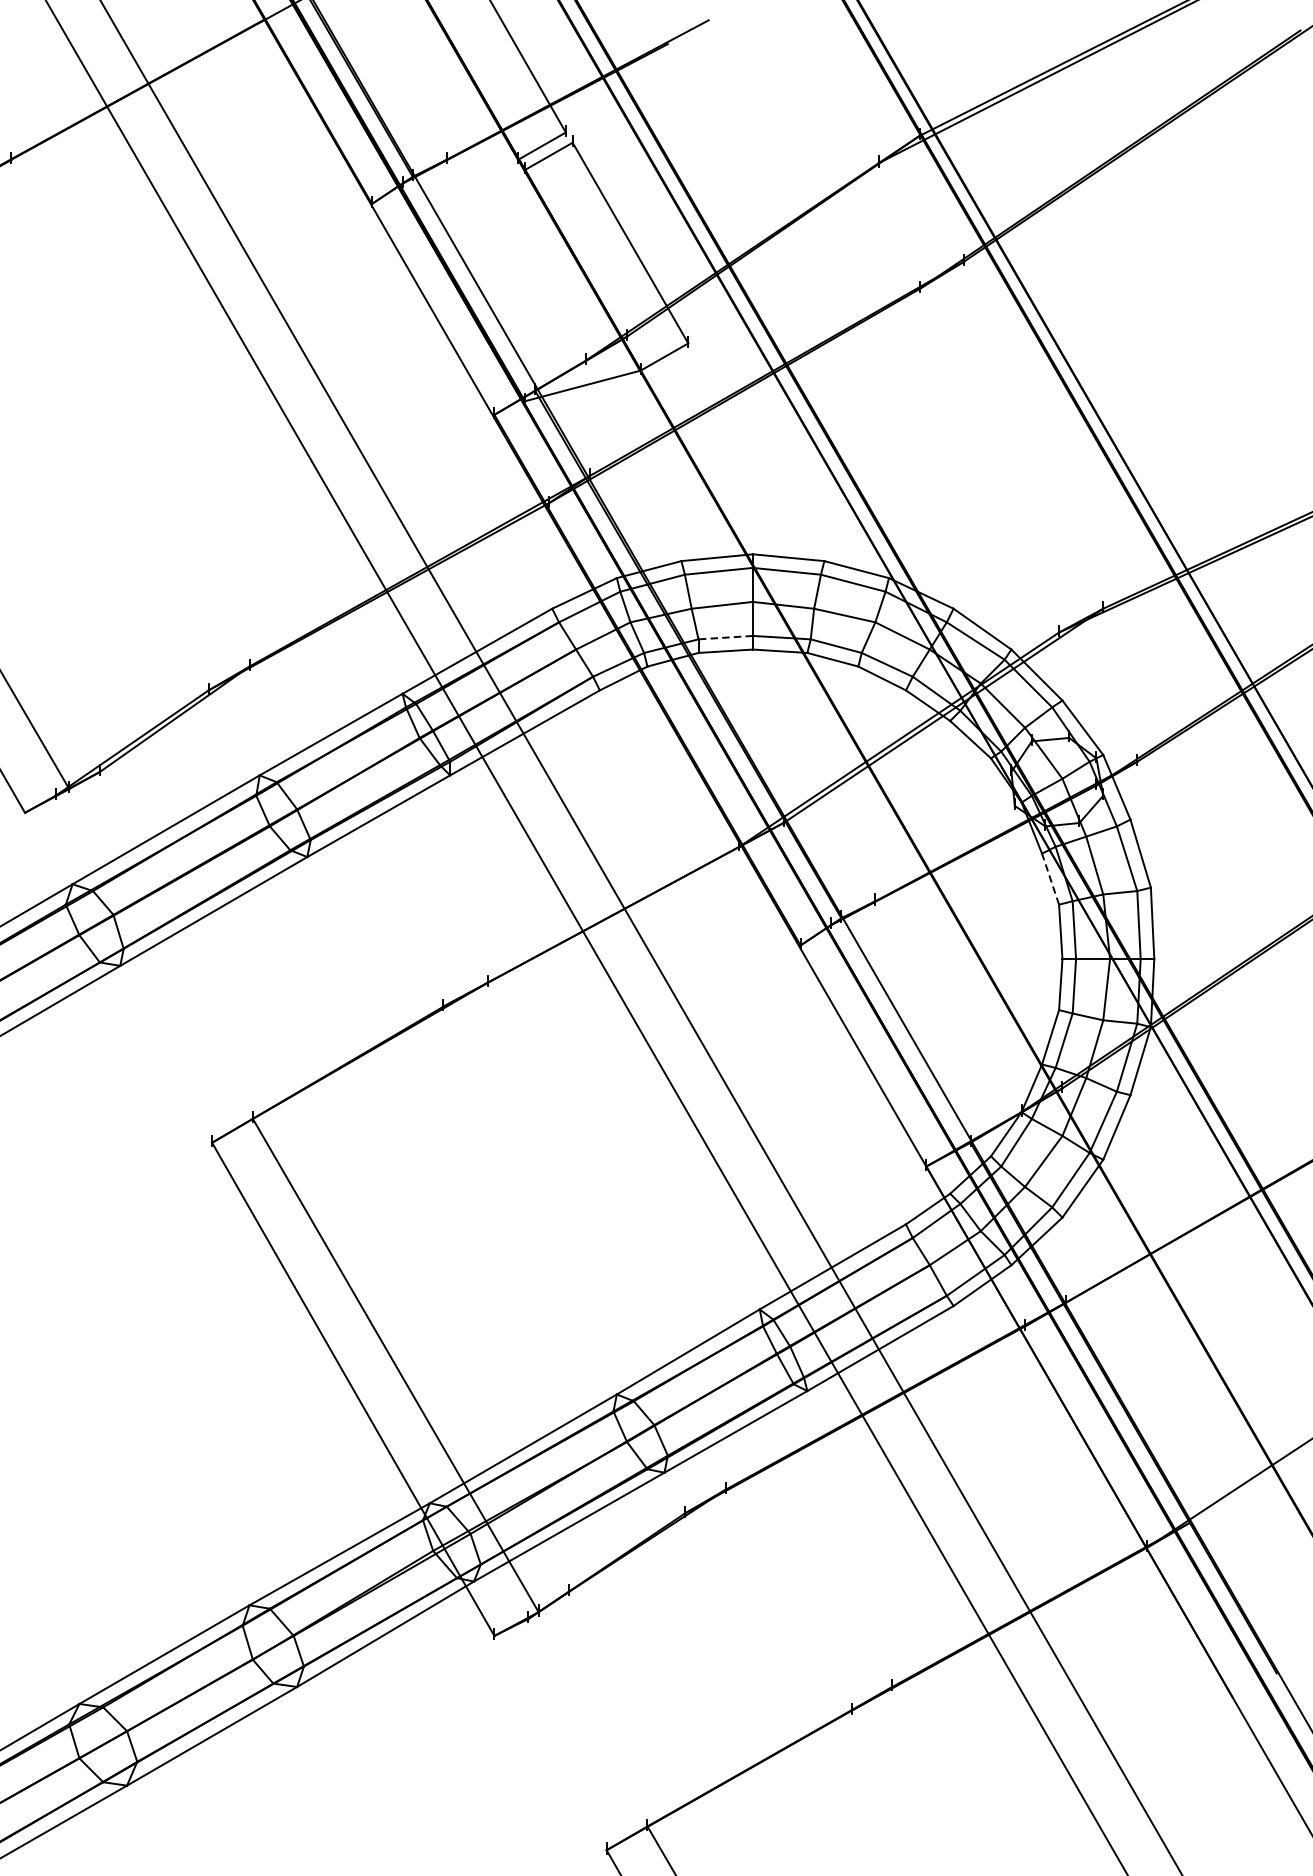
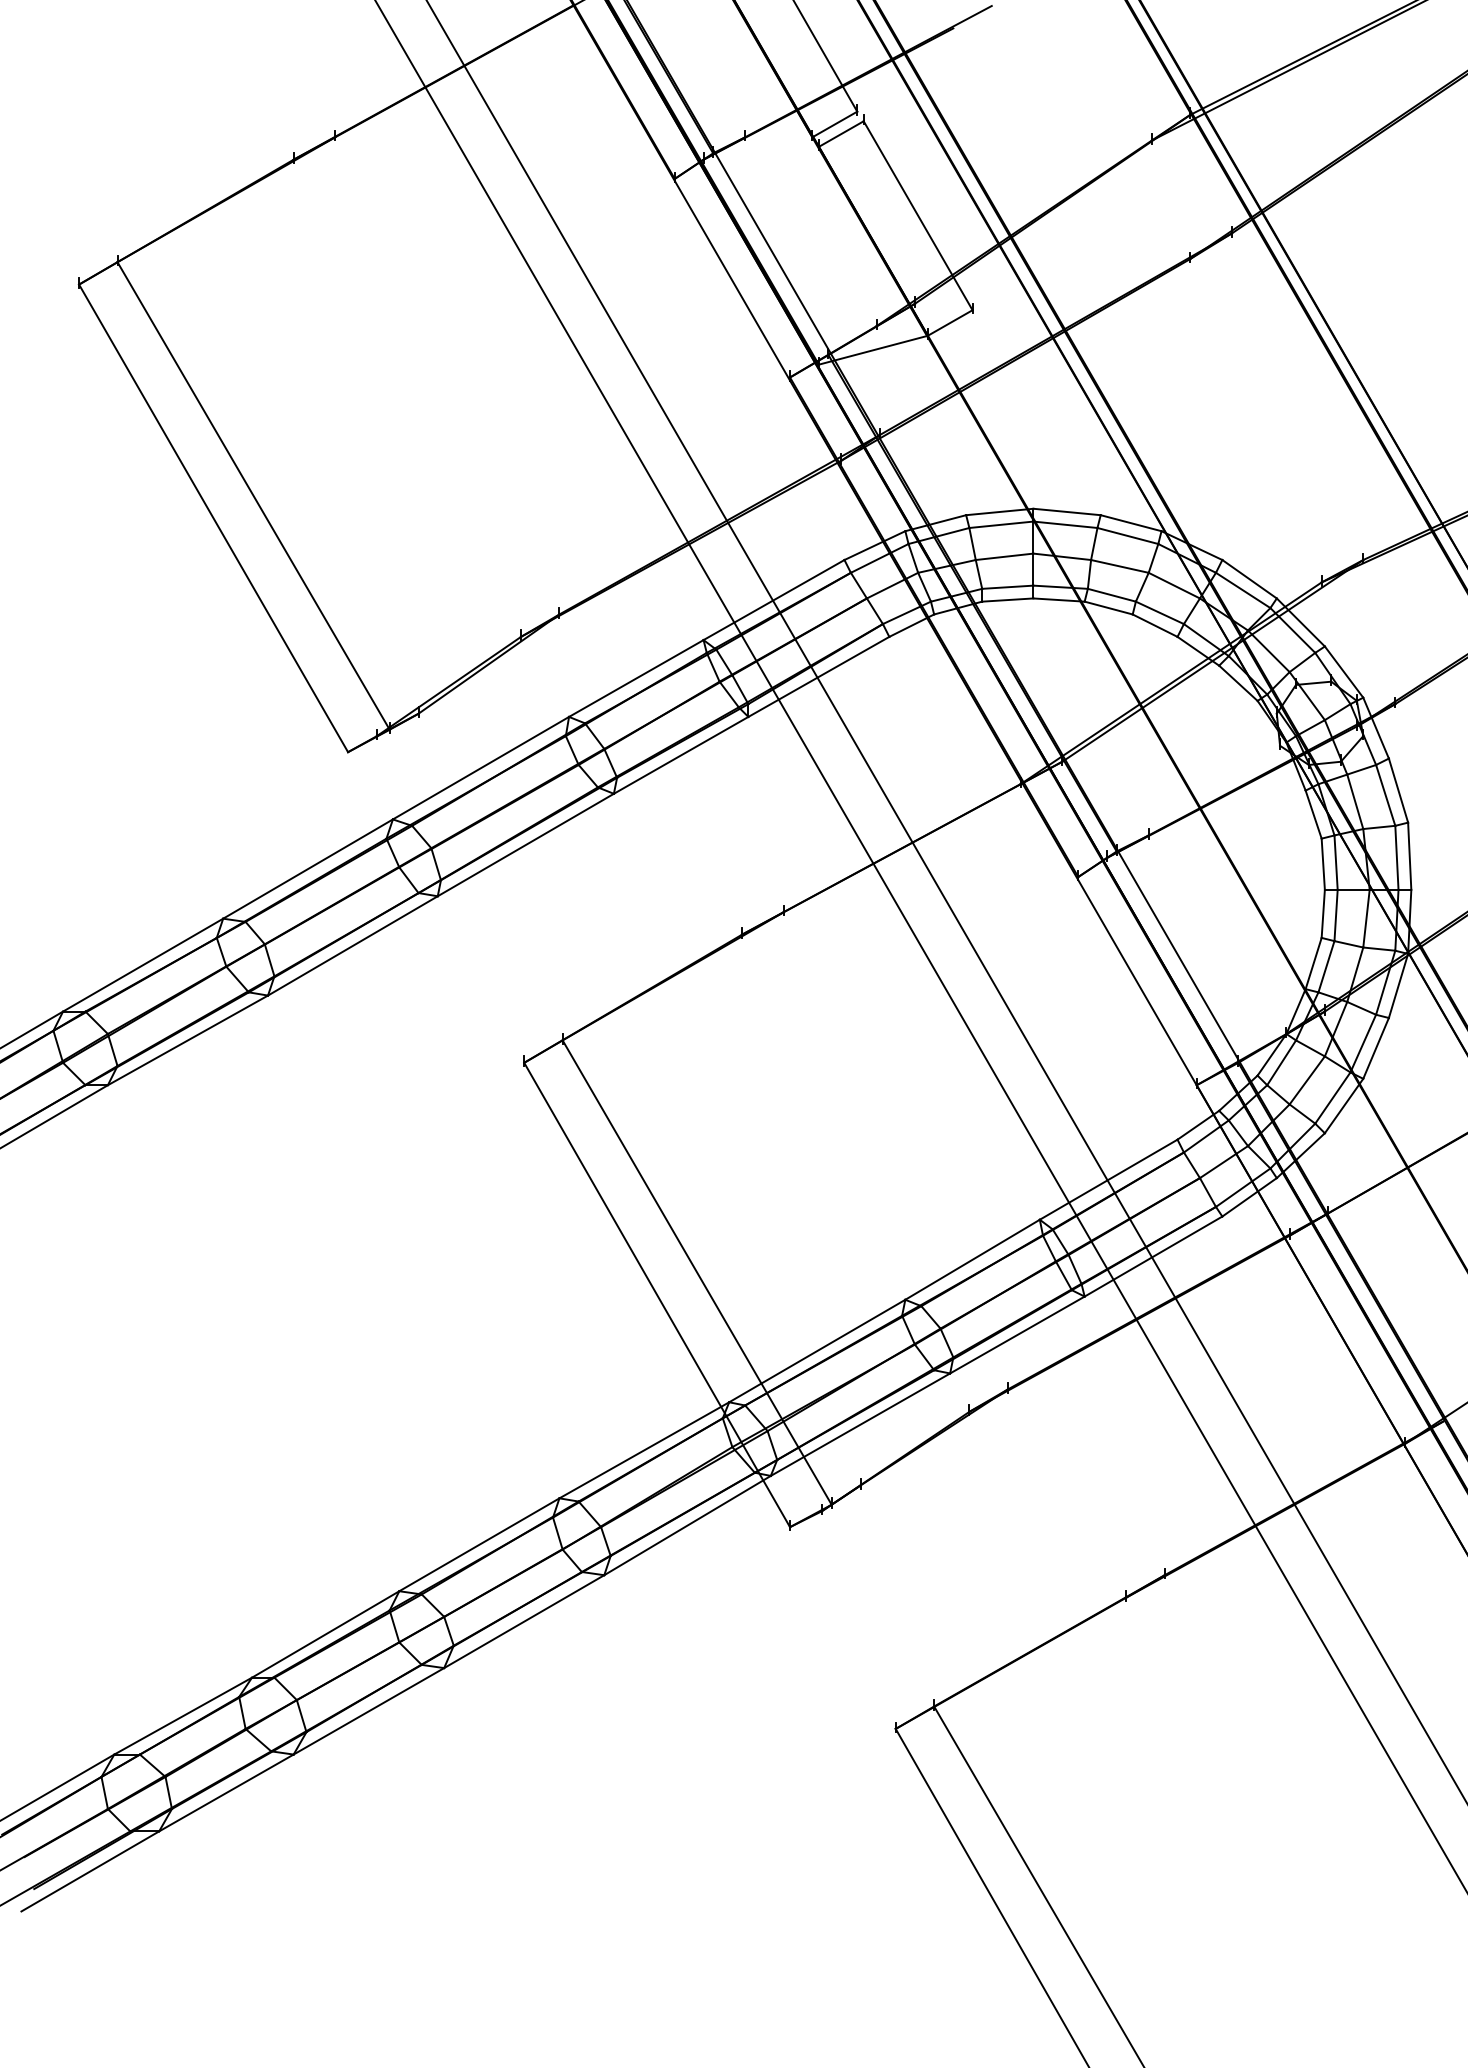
line: (725, 637) -> (1007, 587), dashed -> solid
line: (1050, 879) -> (1313, 814), dashed -> solid

